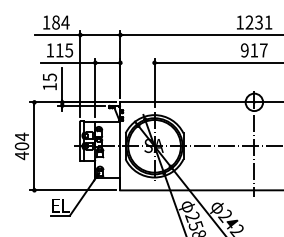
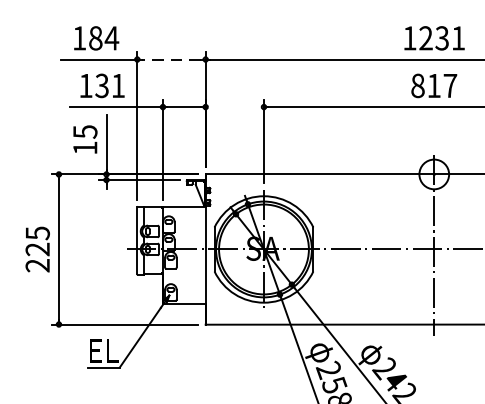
line: (99, 35) -> (169, 60), solid -> dashed
text: (64, 50) -> (110, 85), 115 -> 131
text: (244, 50) -> (417, 85), 917 -> 817
text: (21, 146) -> (36, 249), 404 -> 225

